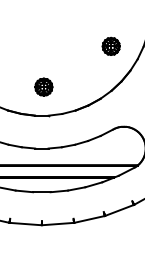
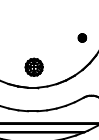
part: (110, 45) -> (81, 37), size x0.6
part: (43, 86) -> (33, 66), size x1.4

